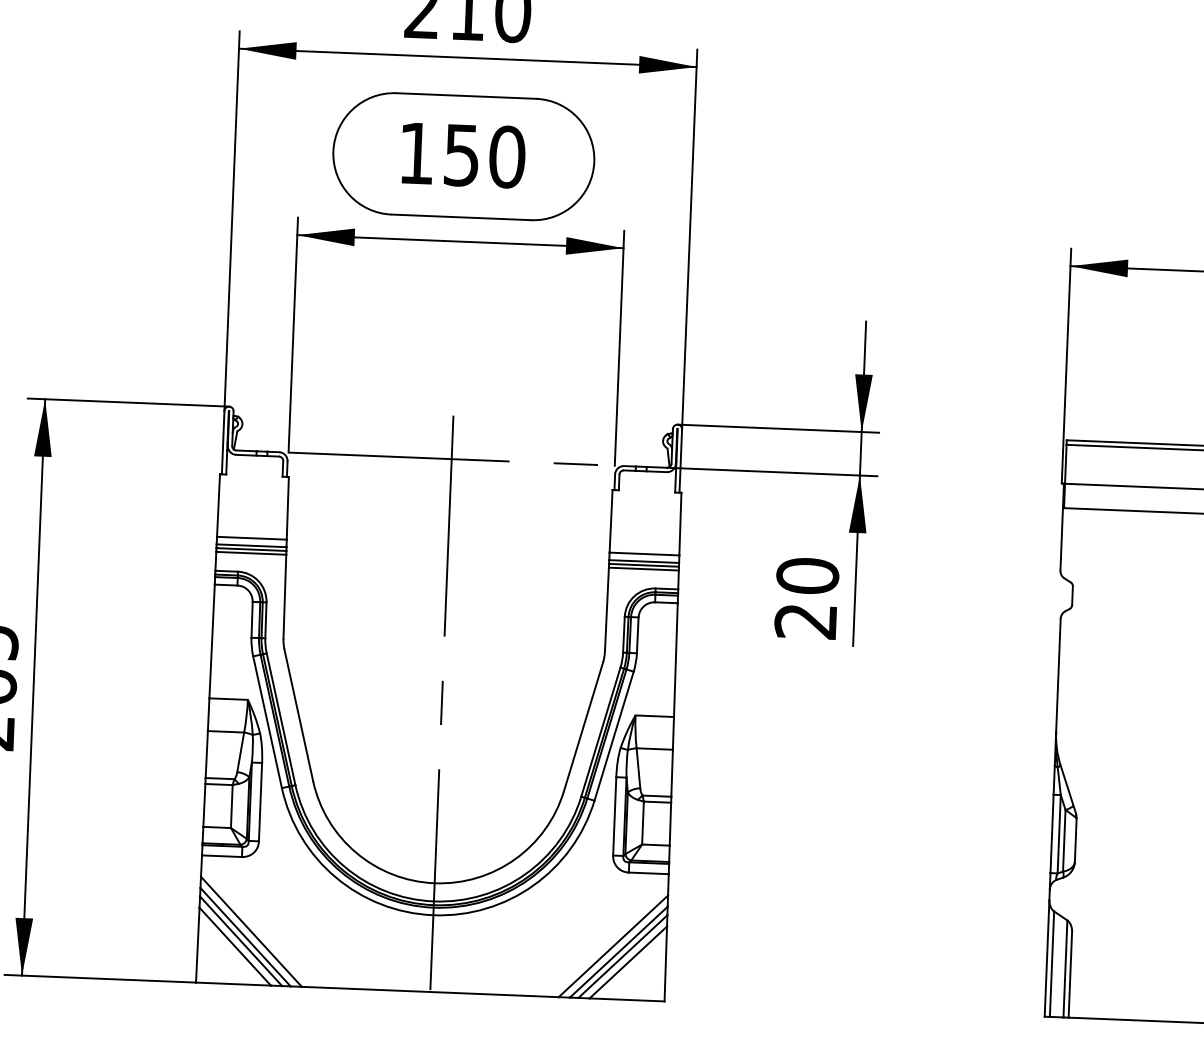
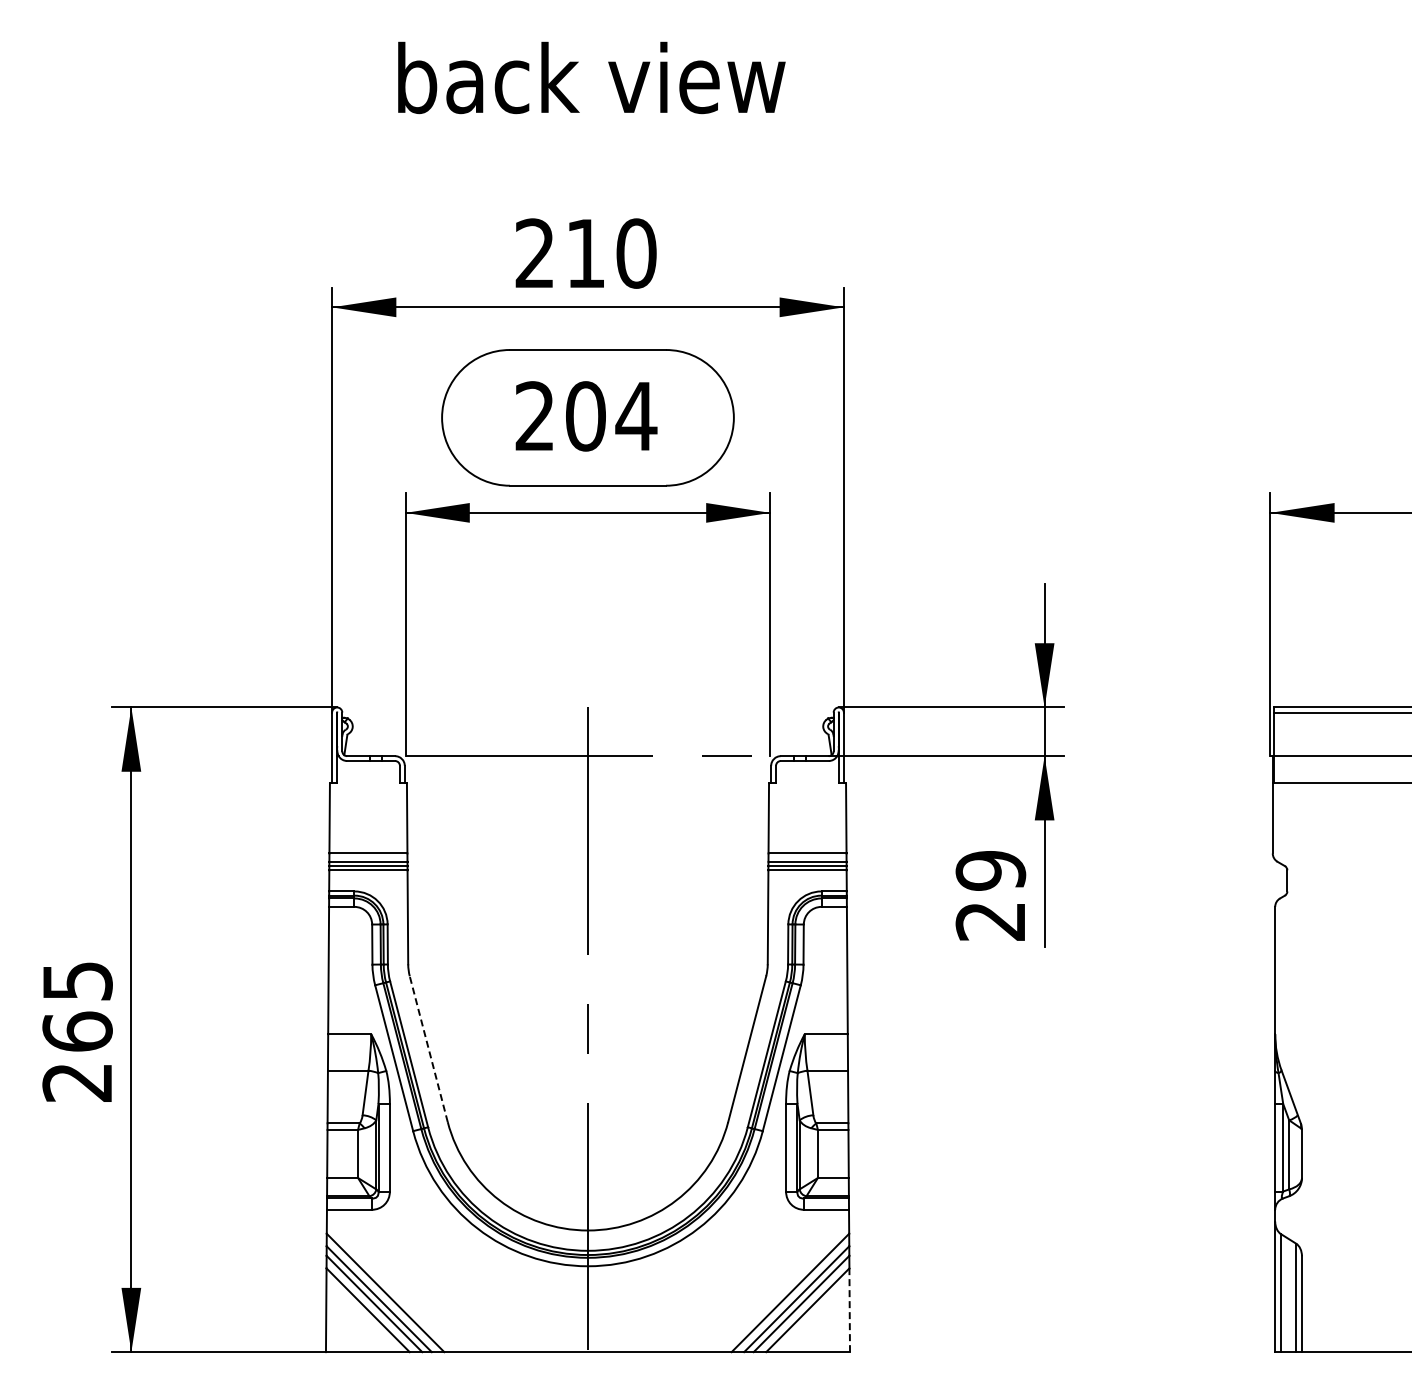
text: (462, 155) -> (586, 416), 150 -> 204
text: (807, 575) -> (990, 870), 20 -> 29
line: (298, 714) -> (428, 1048), solid -> dashed
line: (665, 964) -> (849, 1310), solid -> dashed

